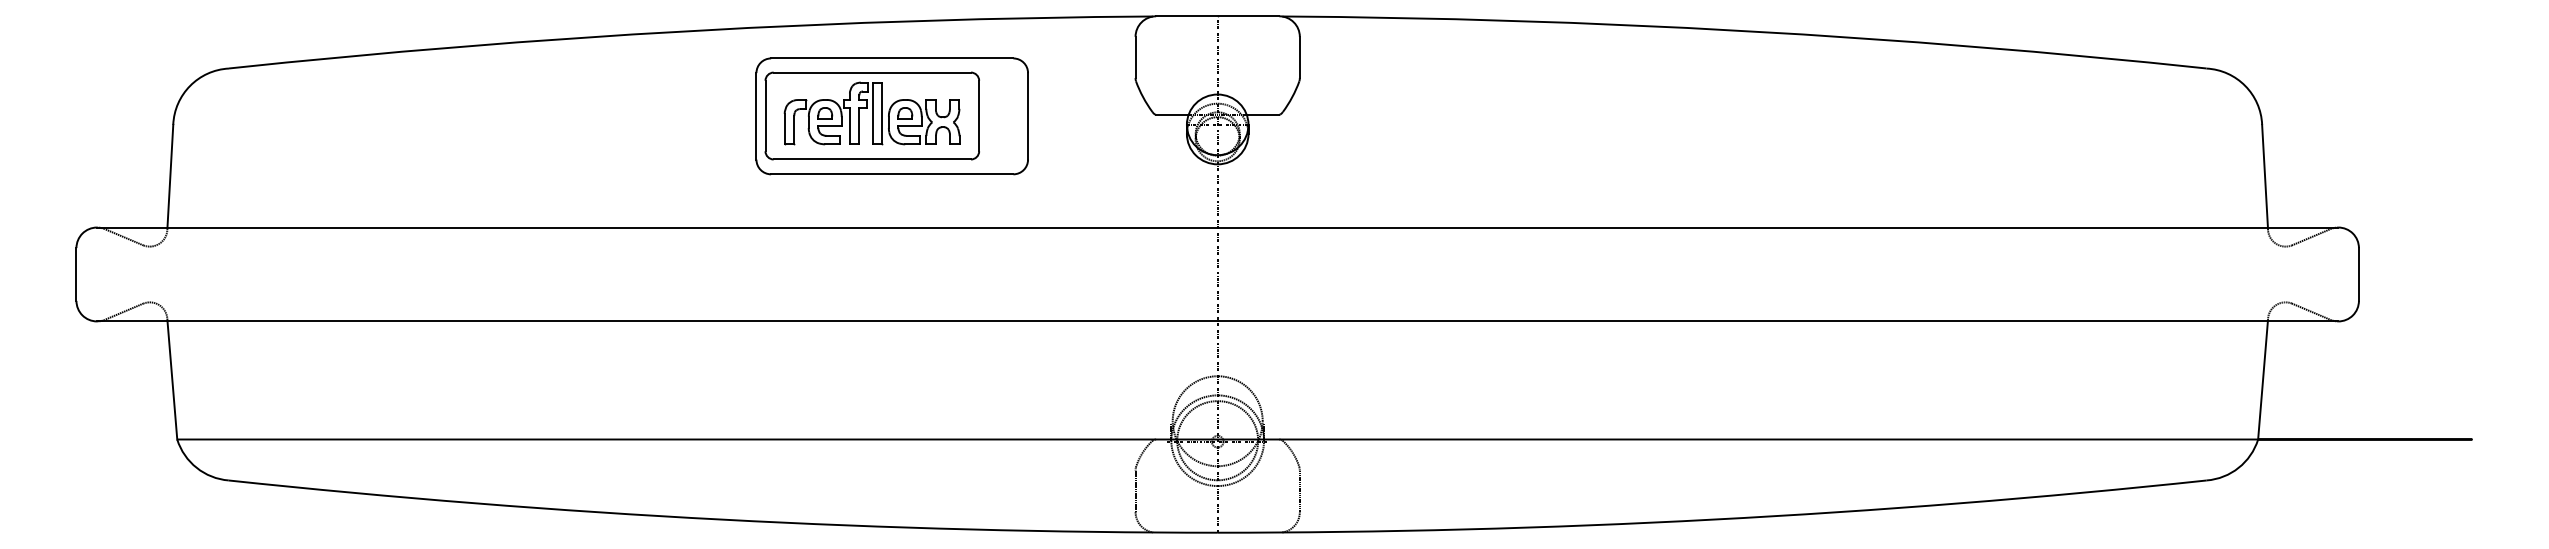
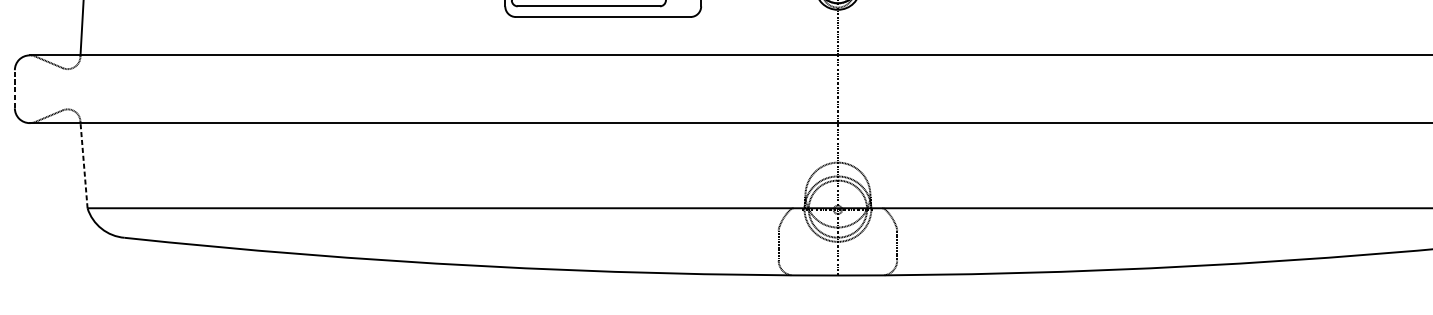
line: (76, 274) -> (14, 89), solid -> dashed
line: (172, 379) -> (84, 164), solid -> dashed

